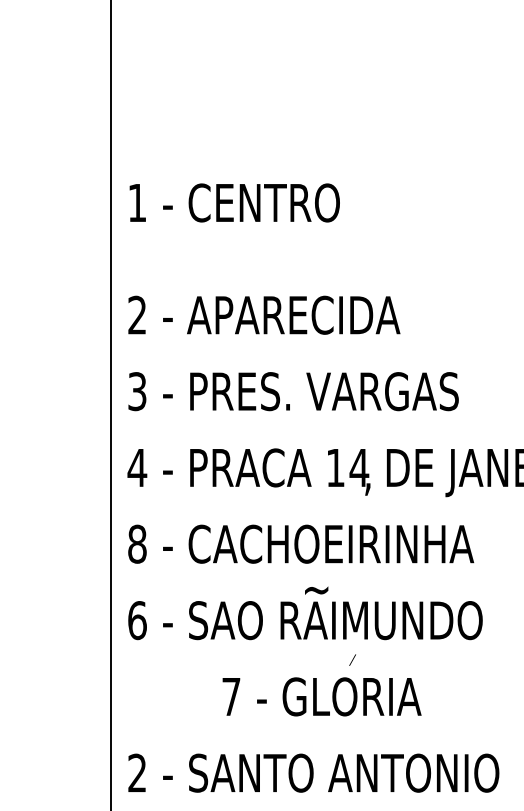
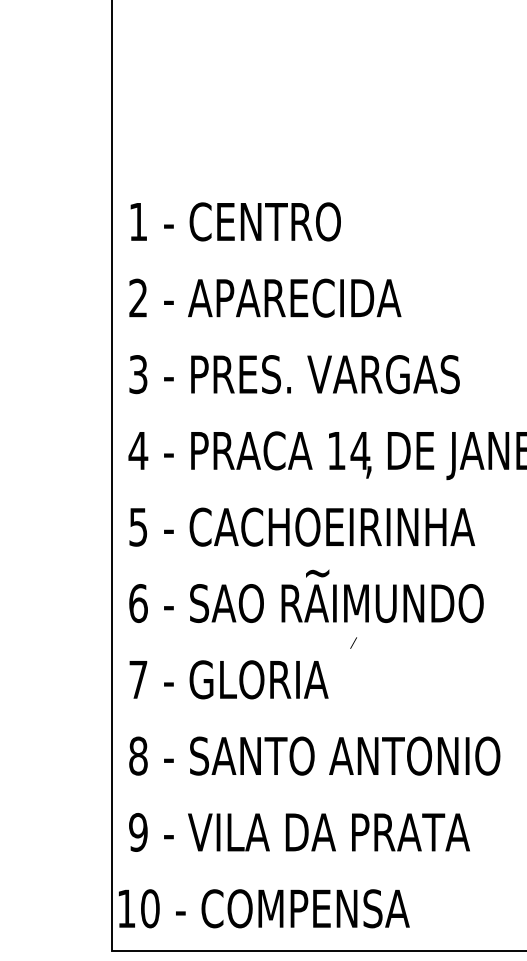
text: (234, 202) -> (235, 221), moved
text: (137, 543) -> (138, 526), 8 -> 5
text: (321, 696) -> (228, 679), moved
text: (137, 772) -> (138, 755), 2 -> 8

